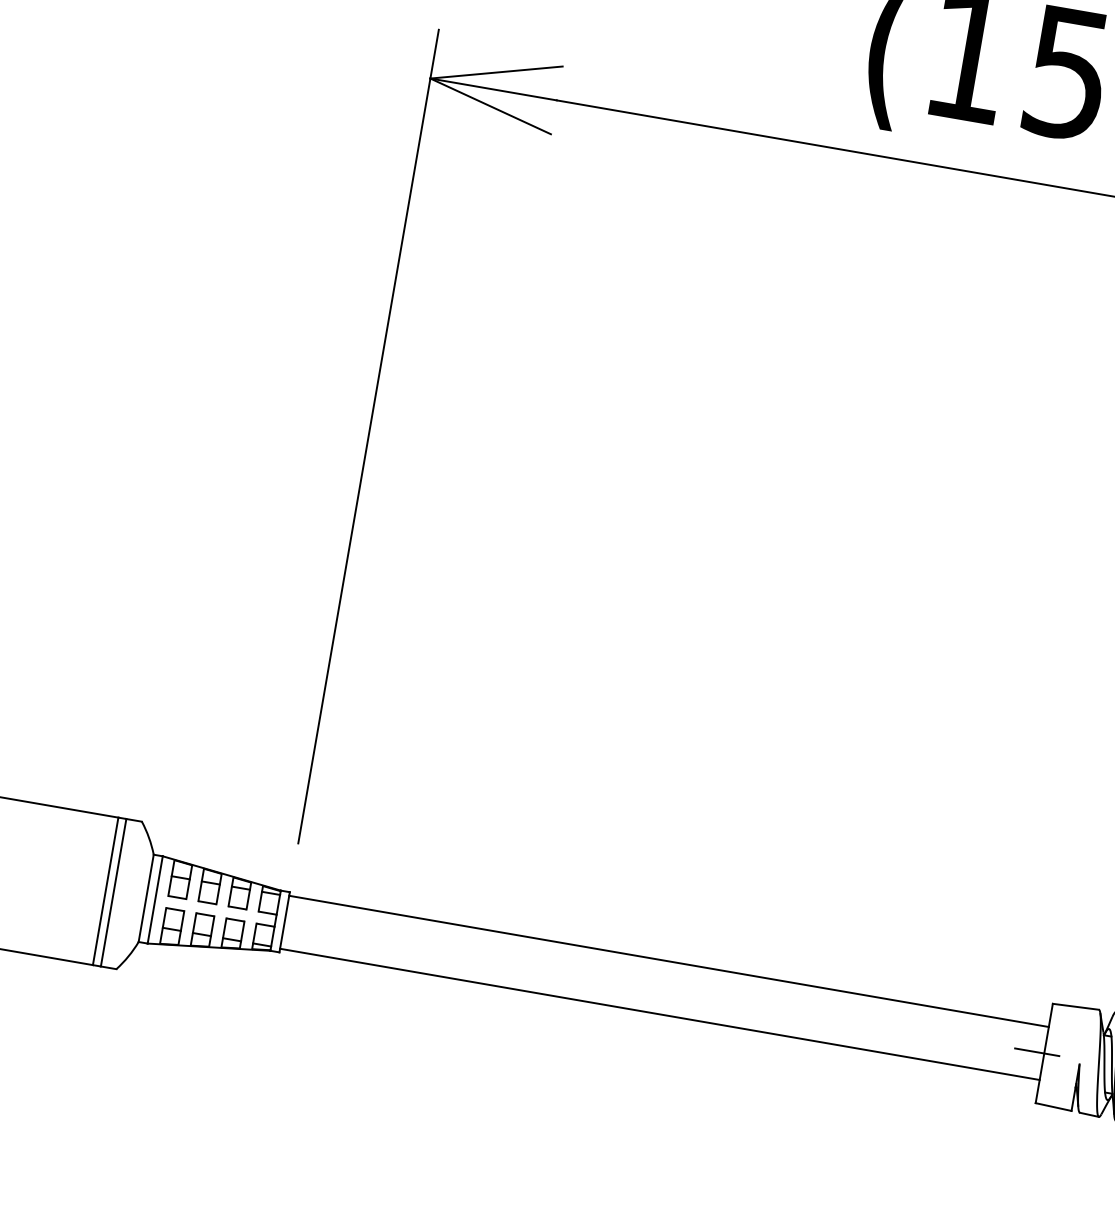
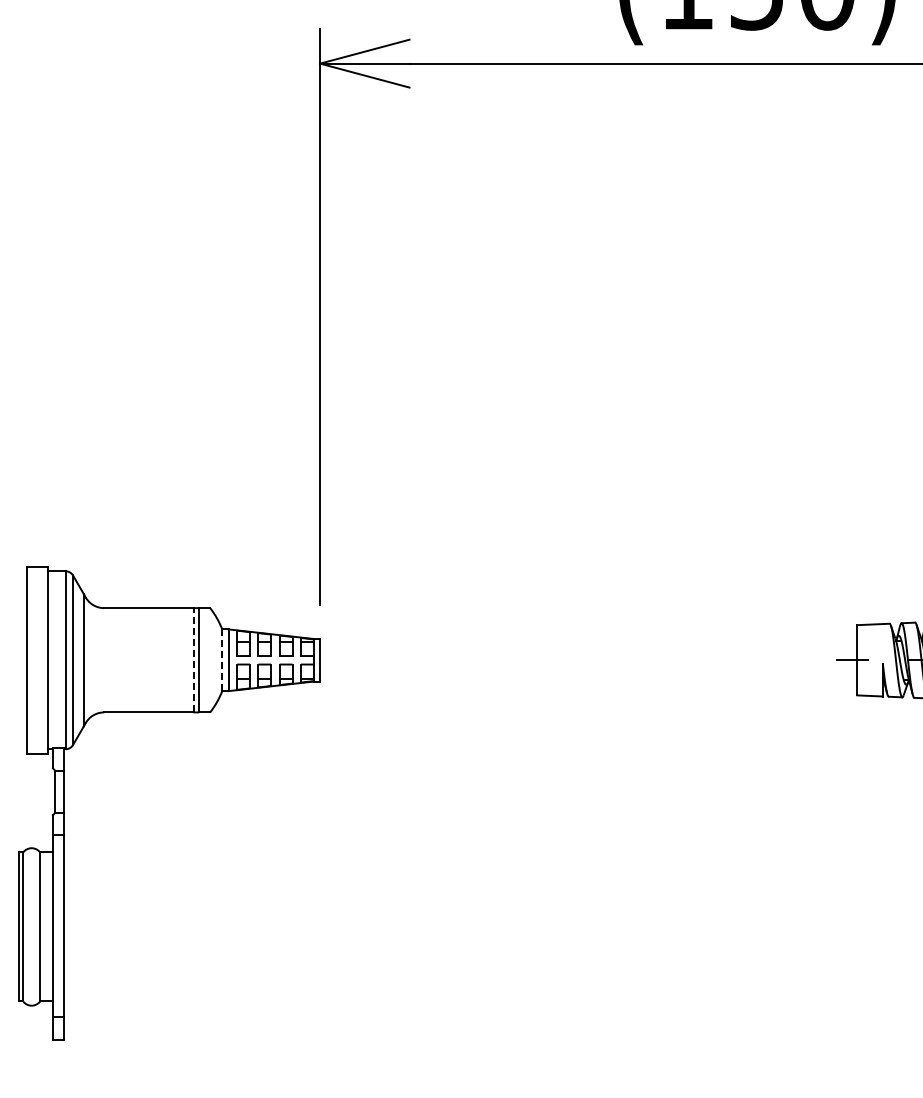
line: (105, 890) -> (193, 659), solid -> dashed
line: (146, 898) -> (222, 660), solid -> dashed
line: (668, 961) -> (588, 641), removed
line: (659, 1015) -> (588, 679), removed

